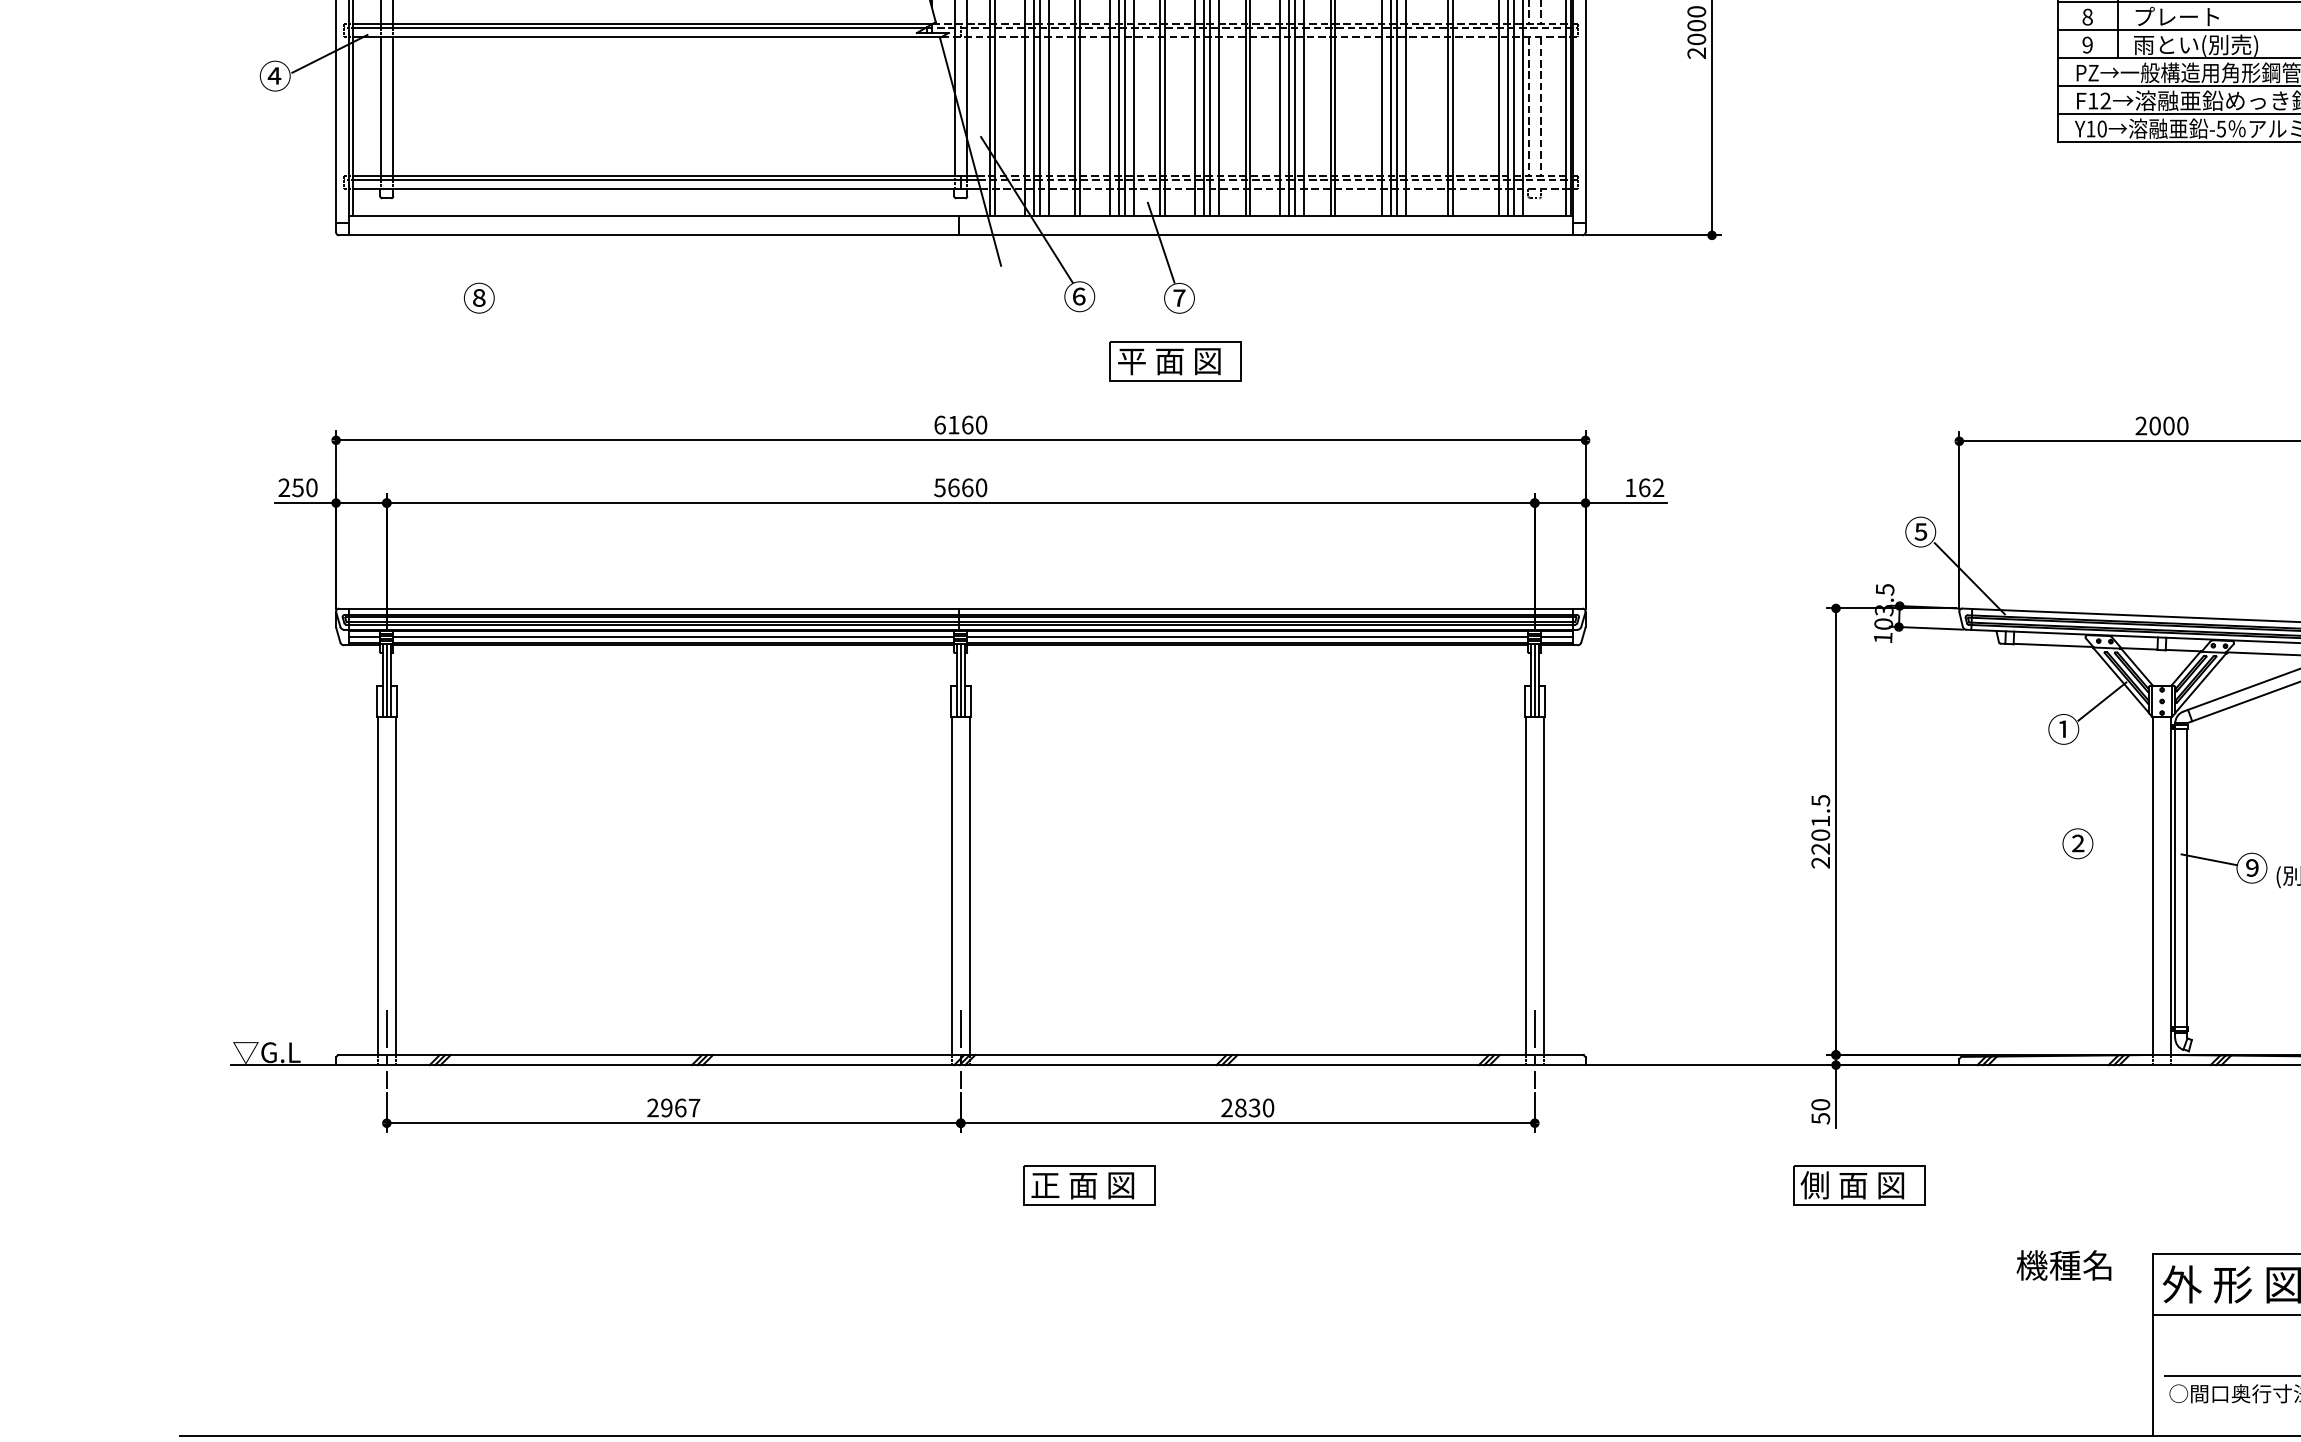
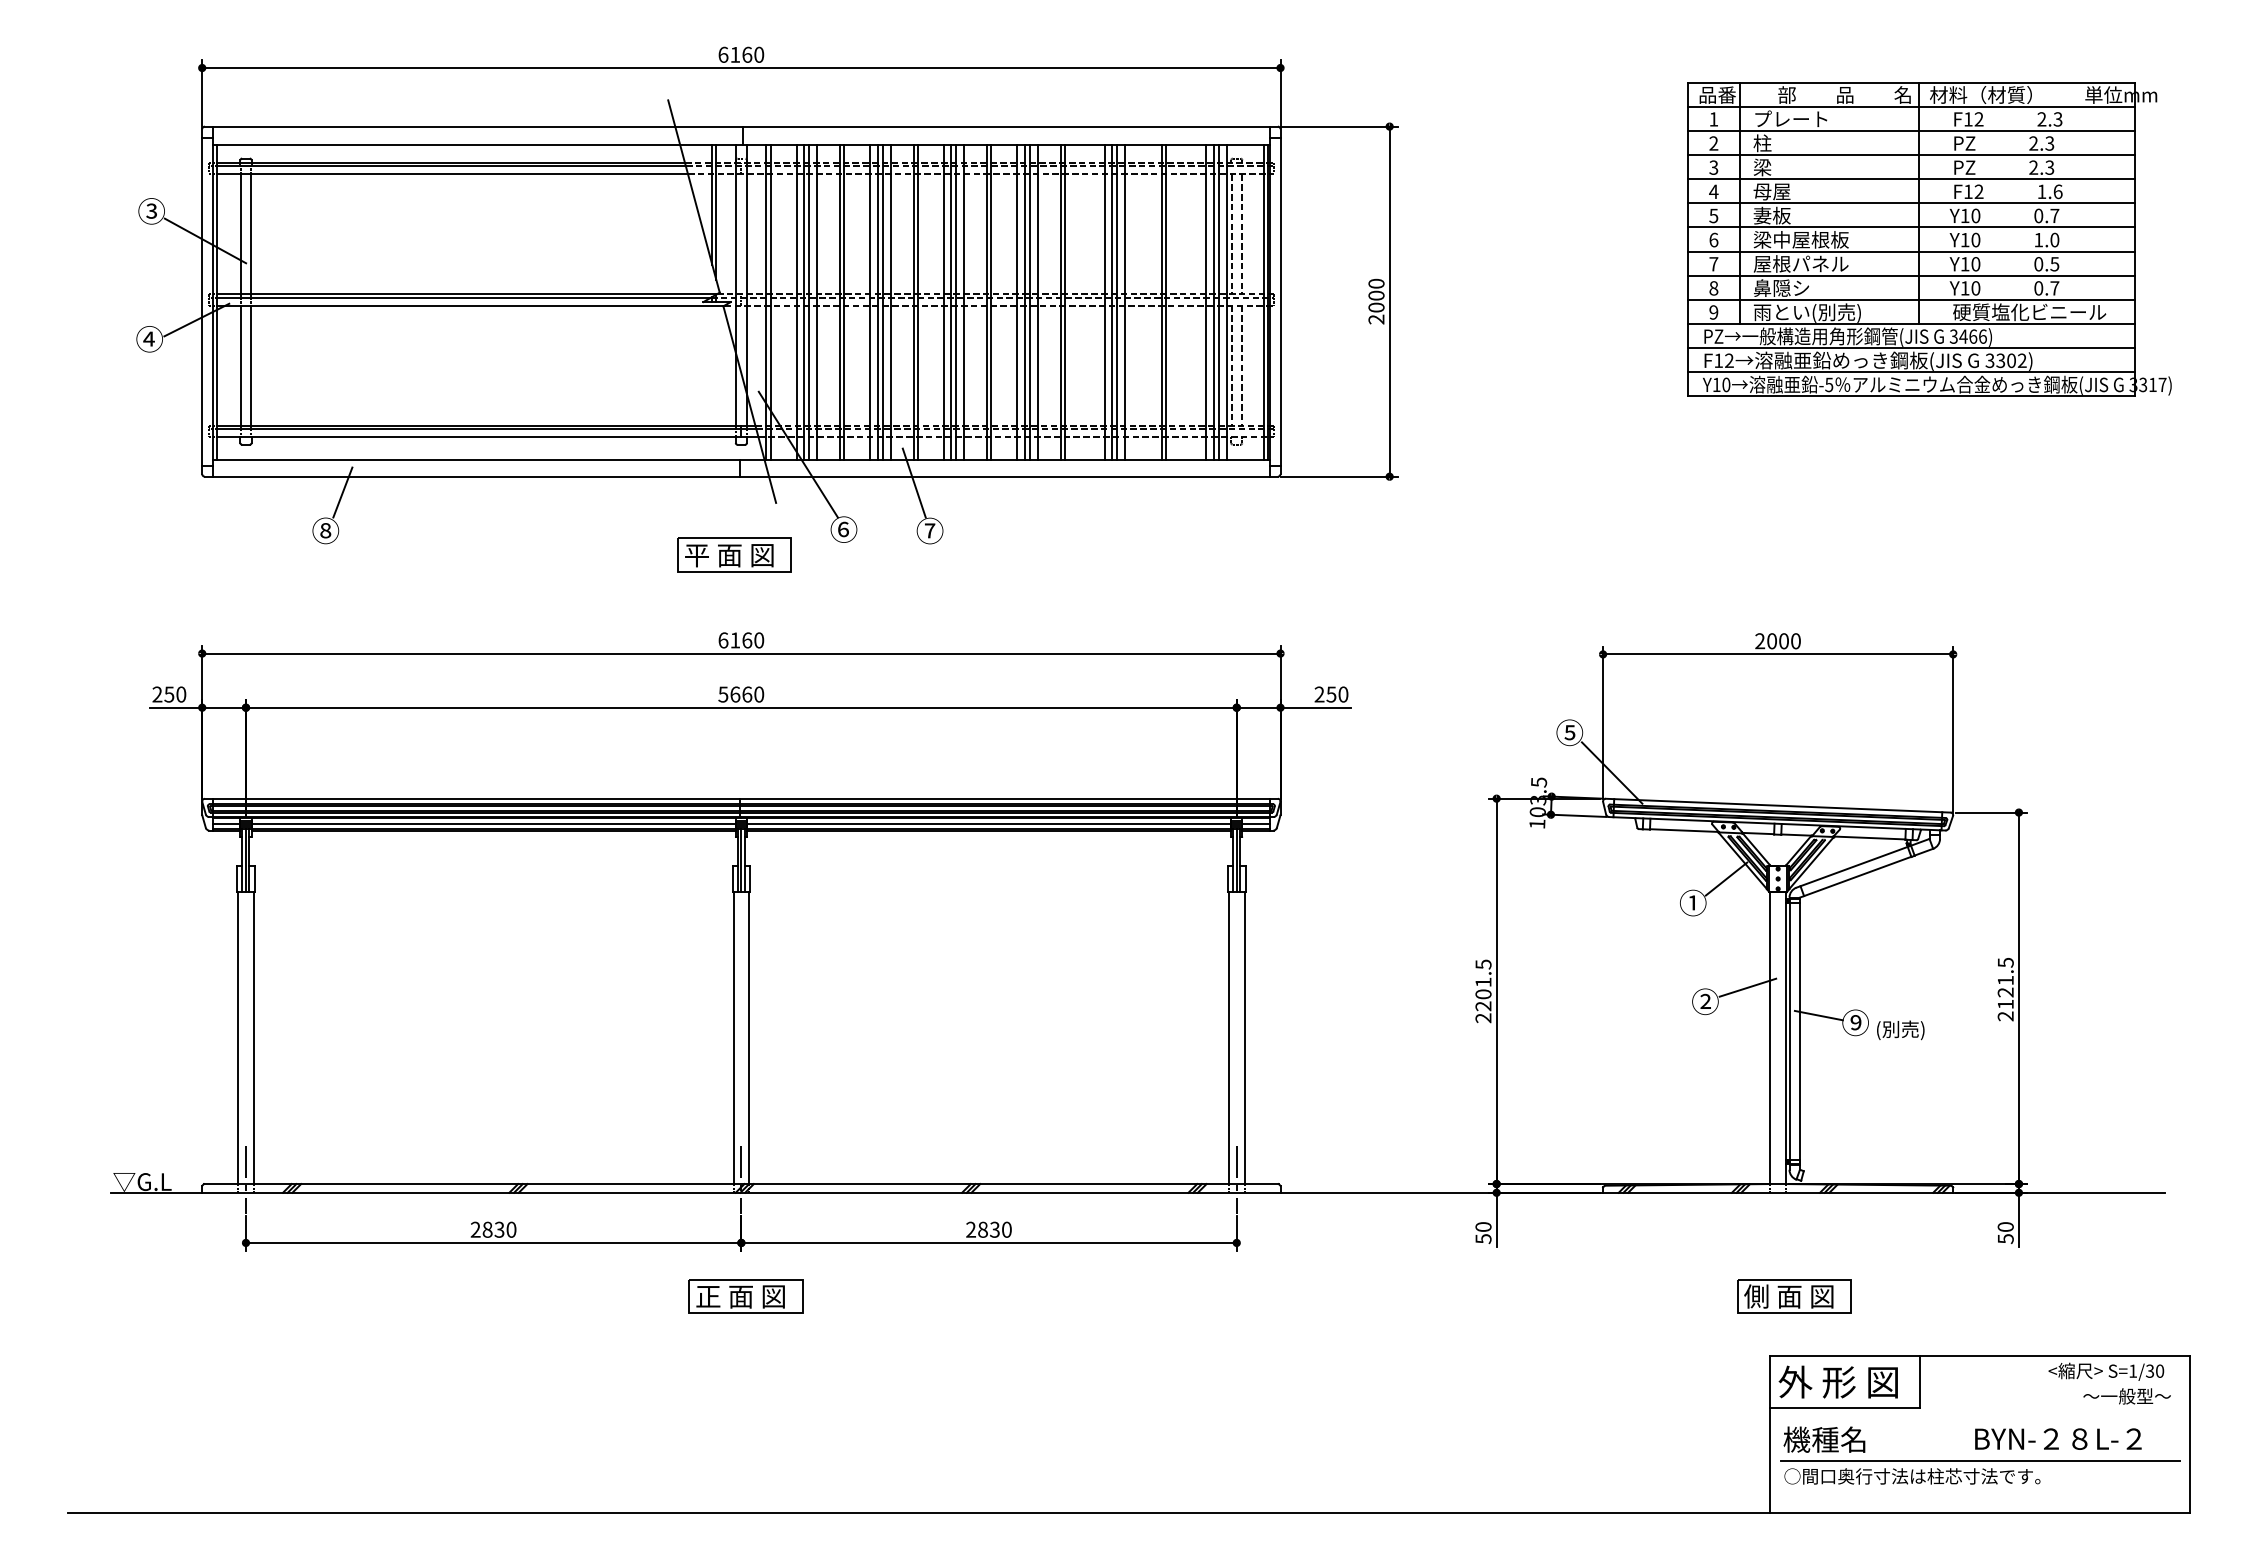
text: (2176, 16) -> (1790, 287), プレート -> 鼻隠シ
line: (498, 253) -> (342, 492), added
part: (1175, 360) -> (734, 554), moved
text: (1644, 487) -> (1331, 694), 162 -> 250
line: (2126, 827) -> (1747, 987), added
text: (680, 1107) -> (499, 1229), 2967 -> 2830
part: (1088, 1185) -> (745, 1296), moved
part: (1858, 1185) -> (1794, 1296), moved
text: (2064, 1265) -> (1824, 1439), moved

